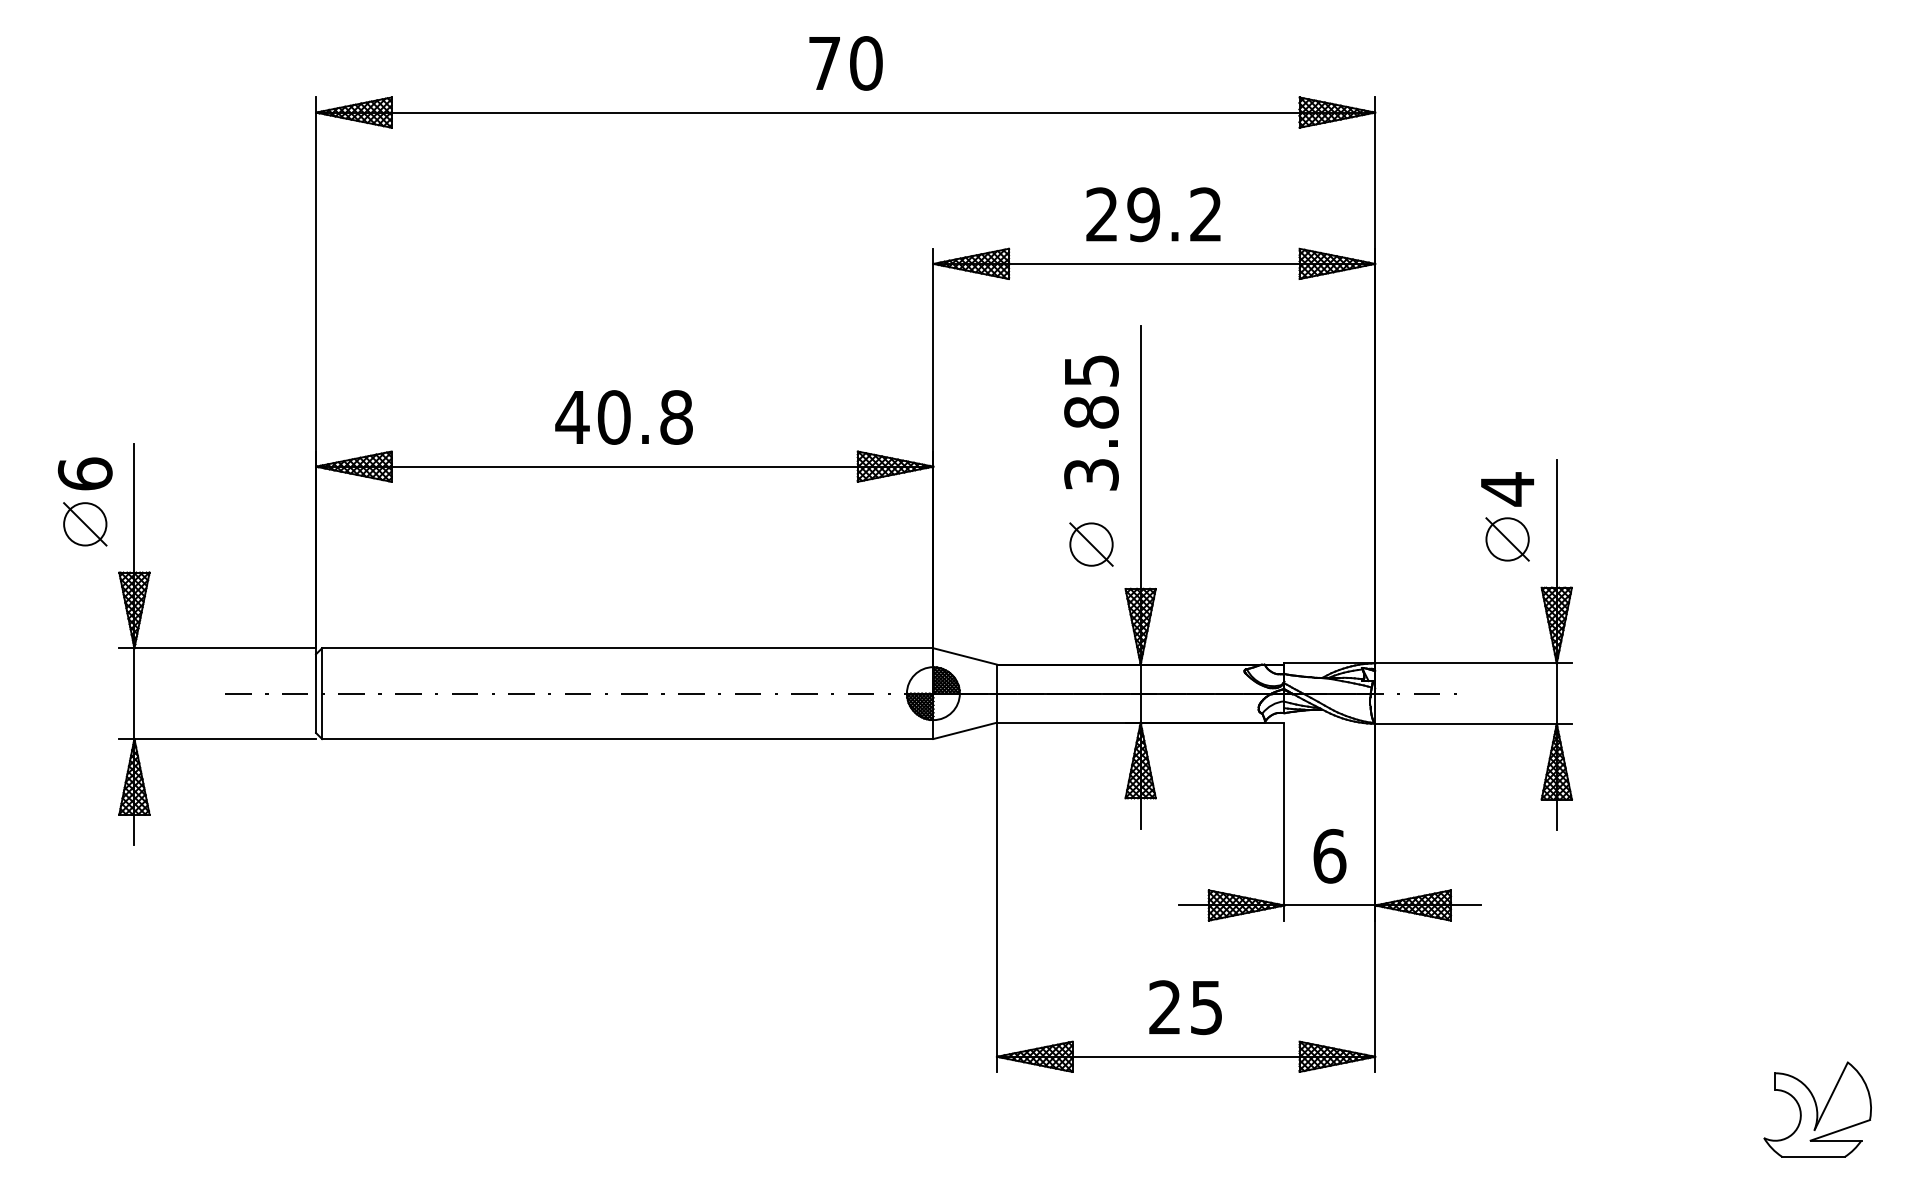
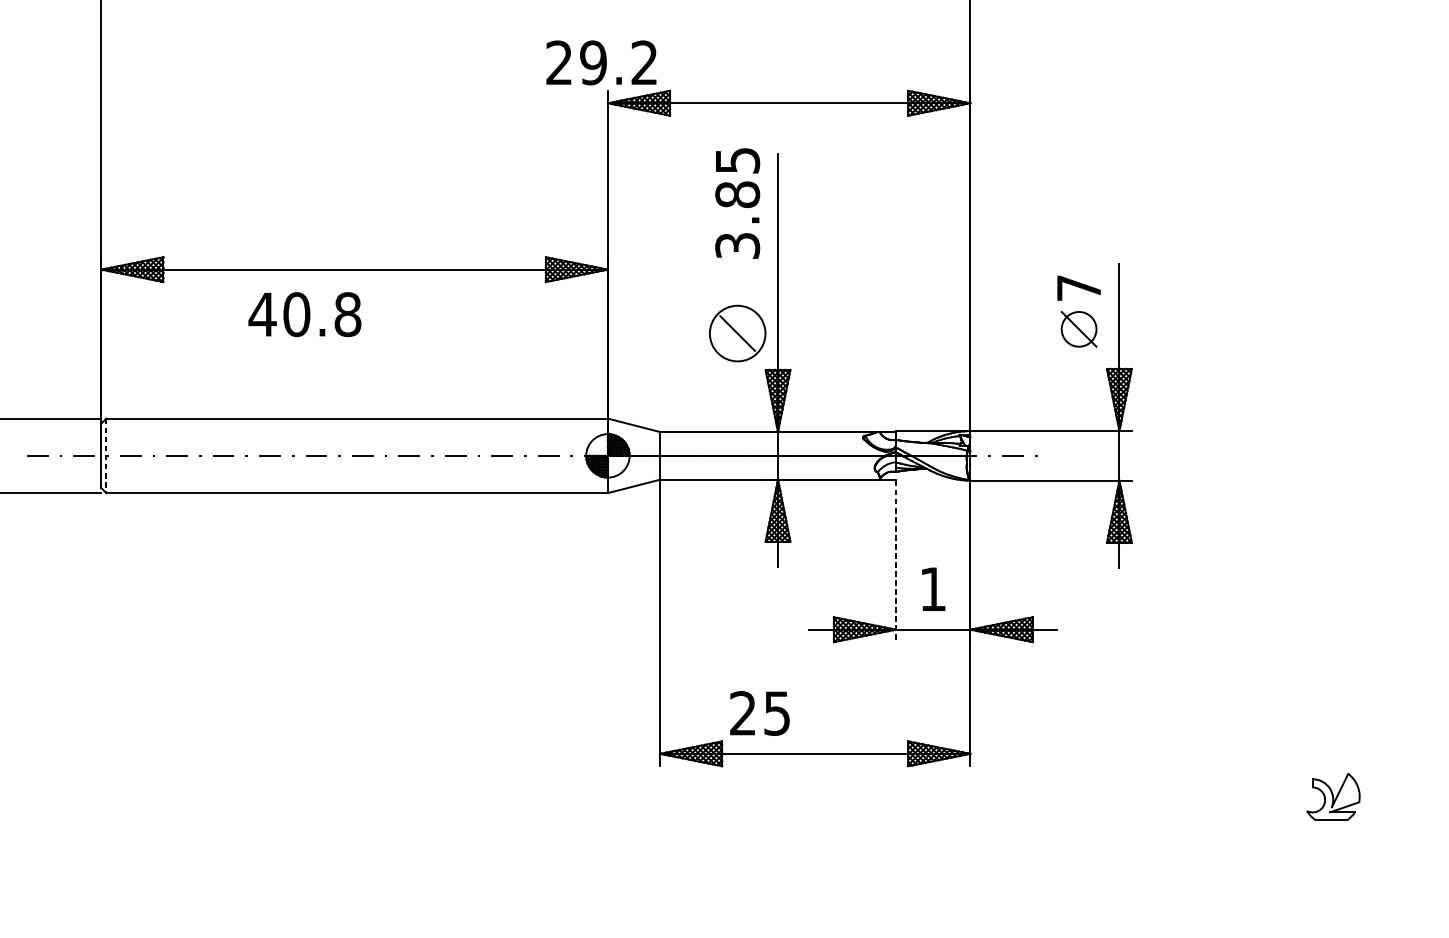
text: (1153, 214) -> (601, 62), moved
text: (623, 417) -> (304, 314), moved
text: (1091, 422) -> (737, 203), moved
text: (1507, 489) -> (1078, 288), 4 -> 7
circle: (1091, 544) -> (737, 333), size x1.6
line: (322, 694) -> (106, 456), solid -> dashed
line: (1284, 822) -> (896, 561), solid -> dashed
text: (1329, 855) -> (932, 588), 6 -> 1
text: (1185, 1007) -> (759, 713), moved
part: (1817, 1109) -> (1333, 797), size x0.6

